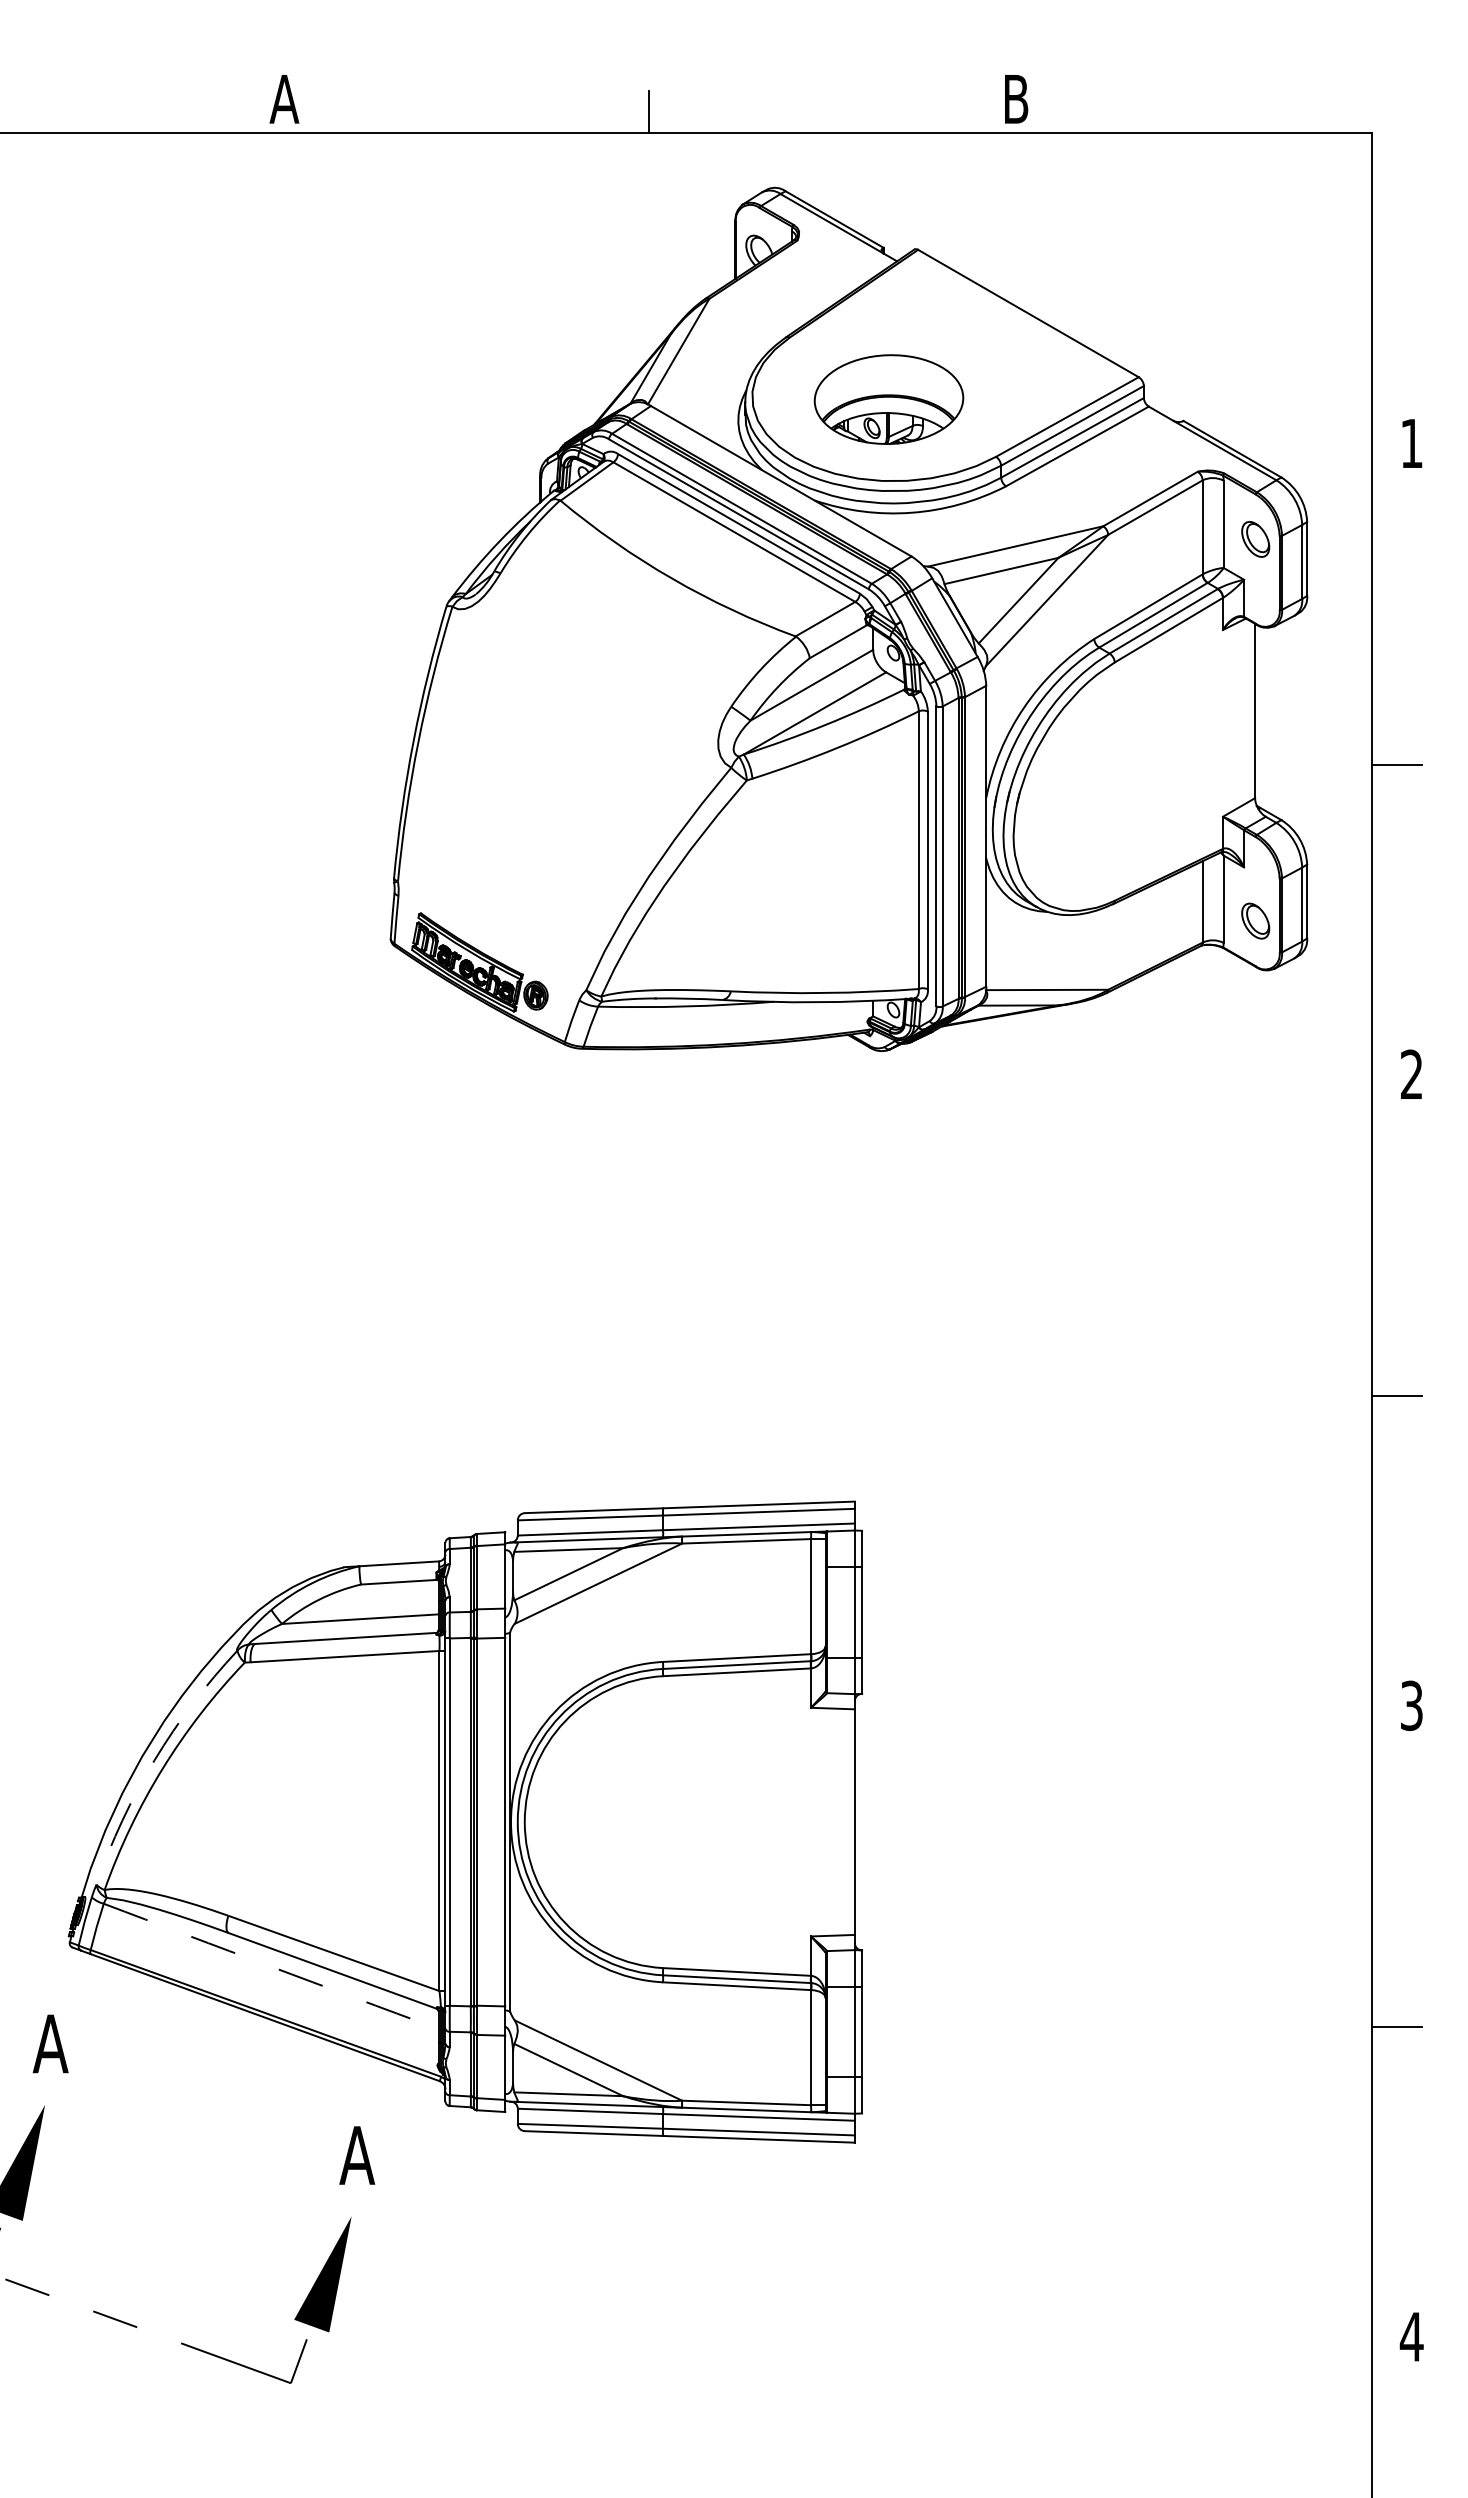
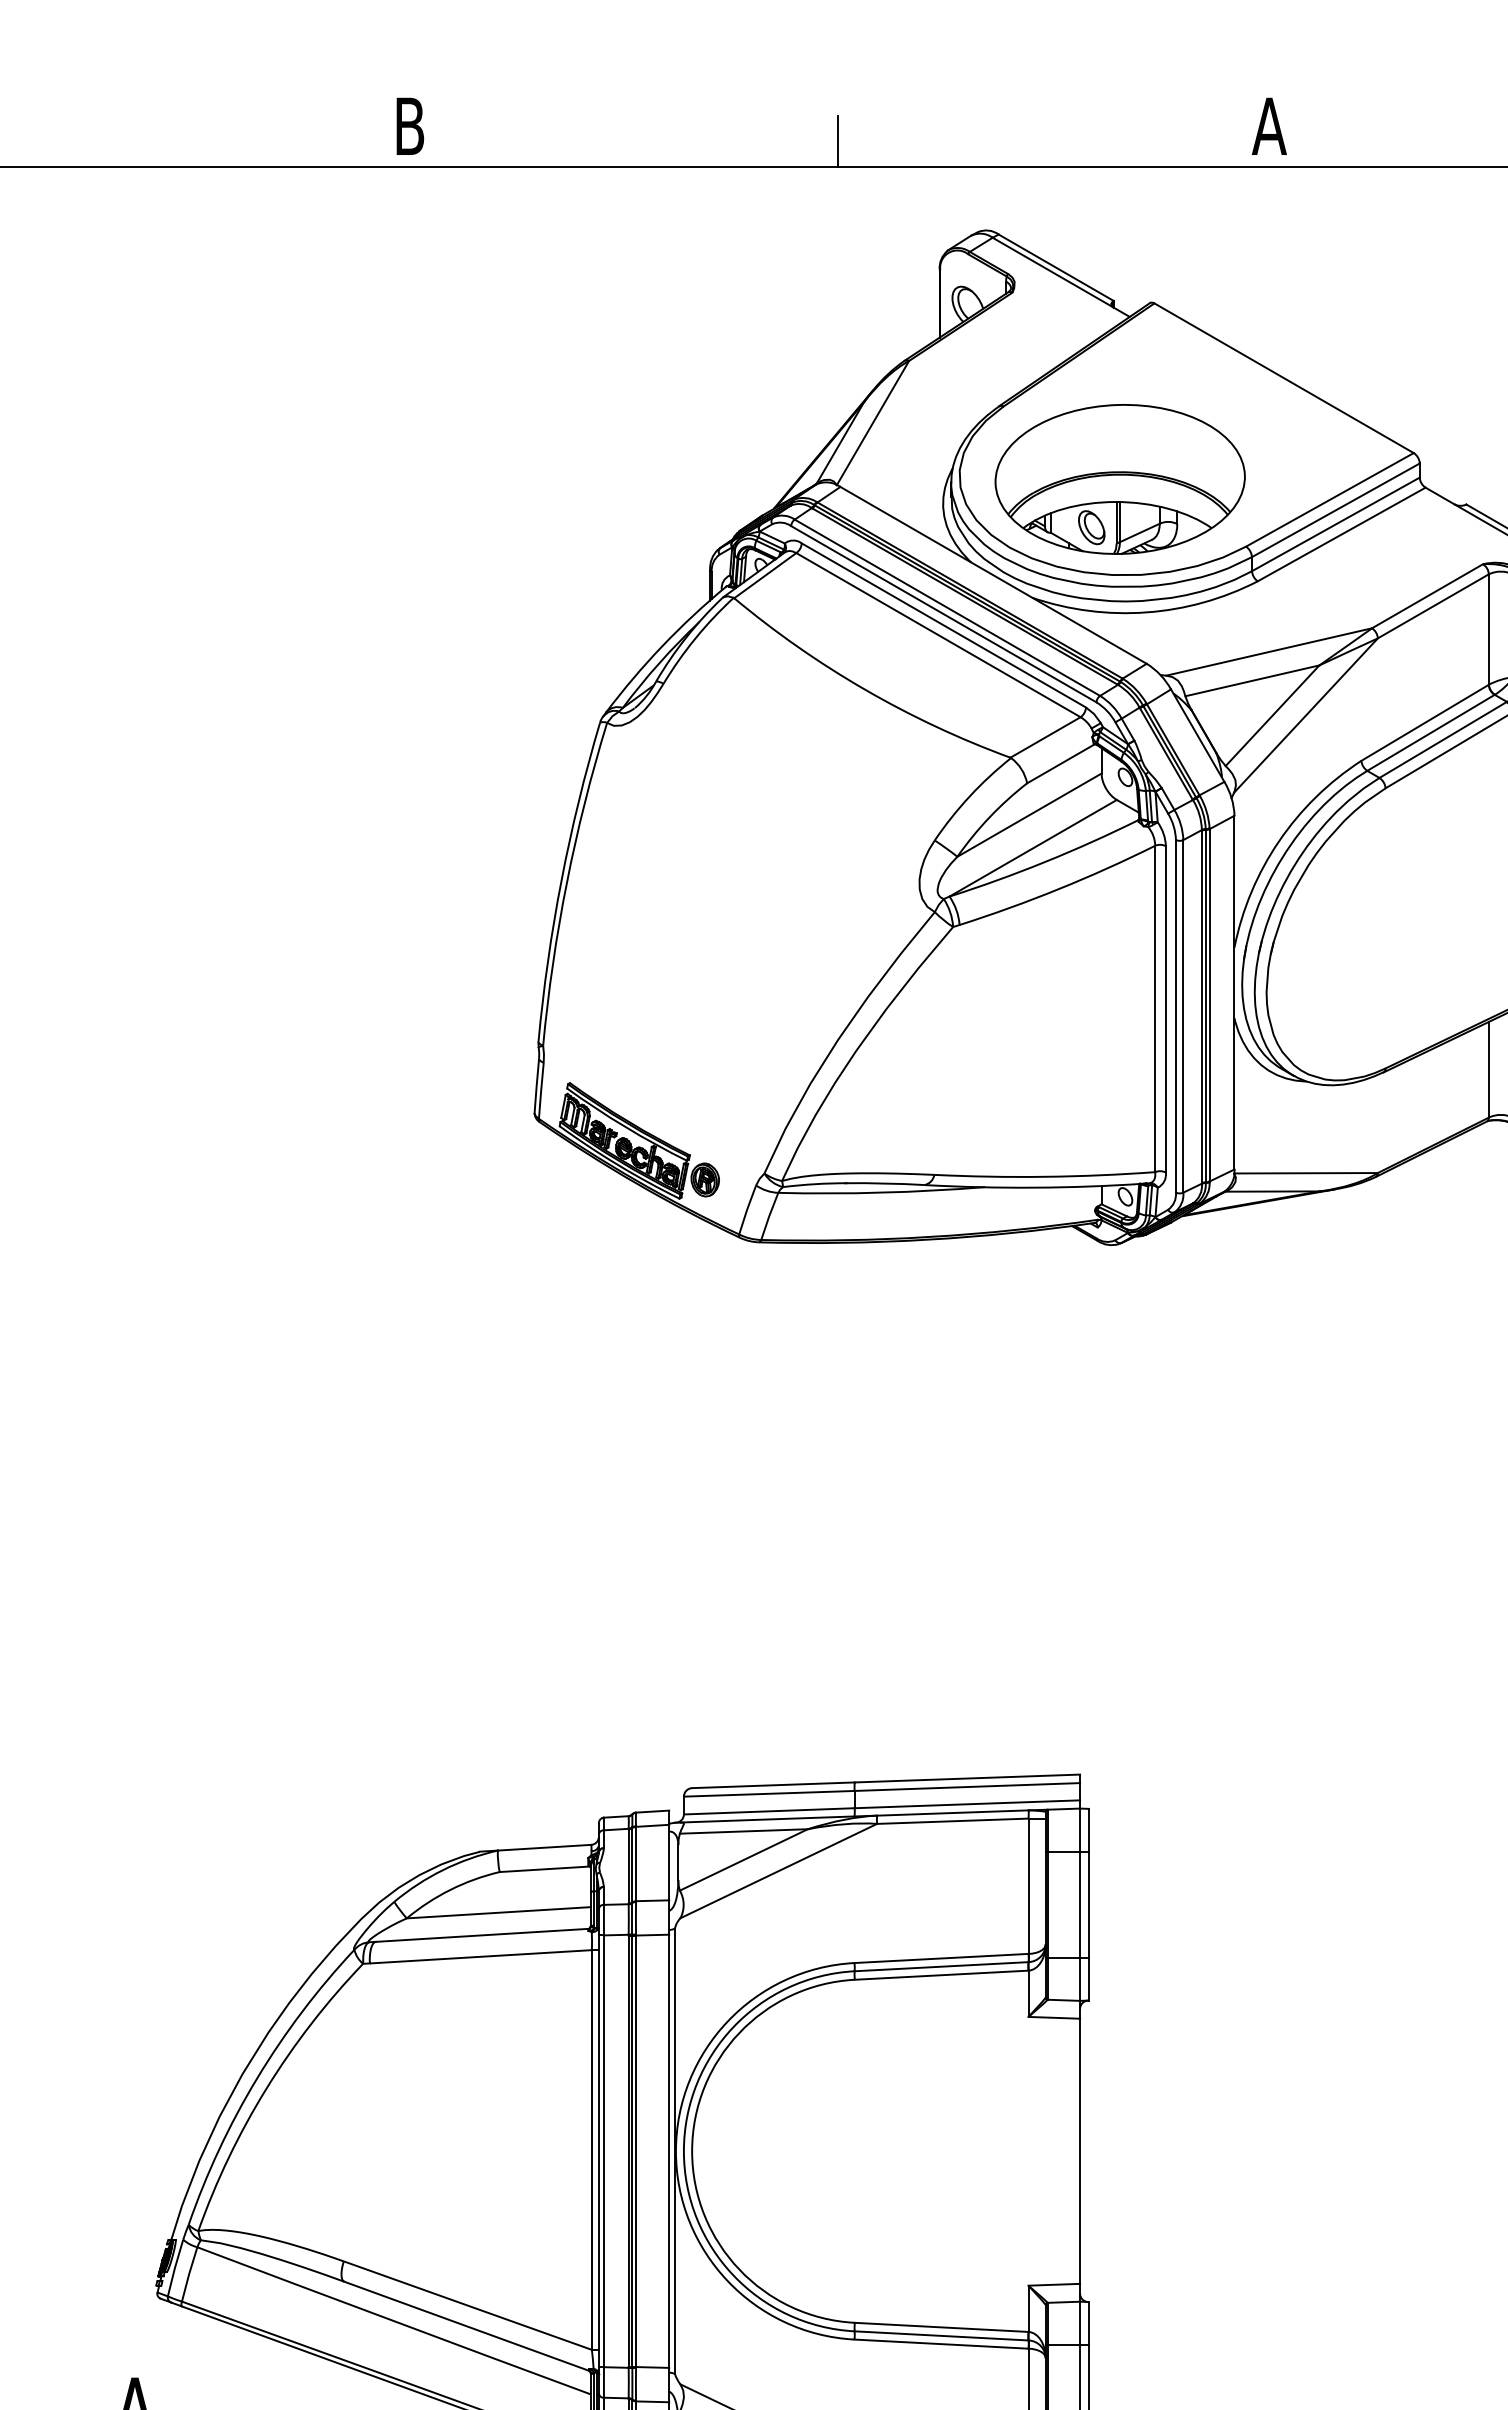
text: (284, 99) -> (409, 126), A -> B
text: (1015, 99) -> (1268, 126), B -> A
part: (888, 399) -> (1119, 479), size x1.43
arc: (154, 1760) -> (256, 2078), dashed -> solid
arc: (271, 1966) -> (394, 2320), dashed -> solid

